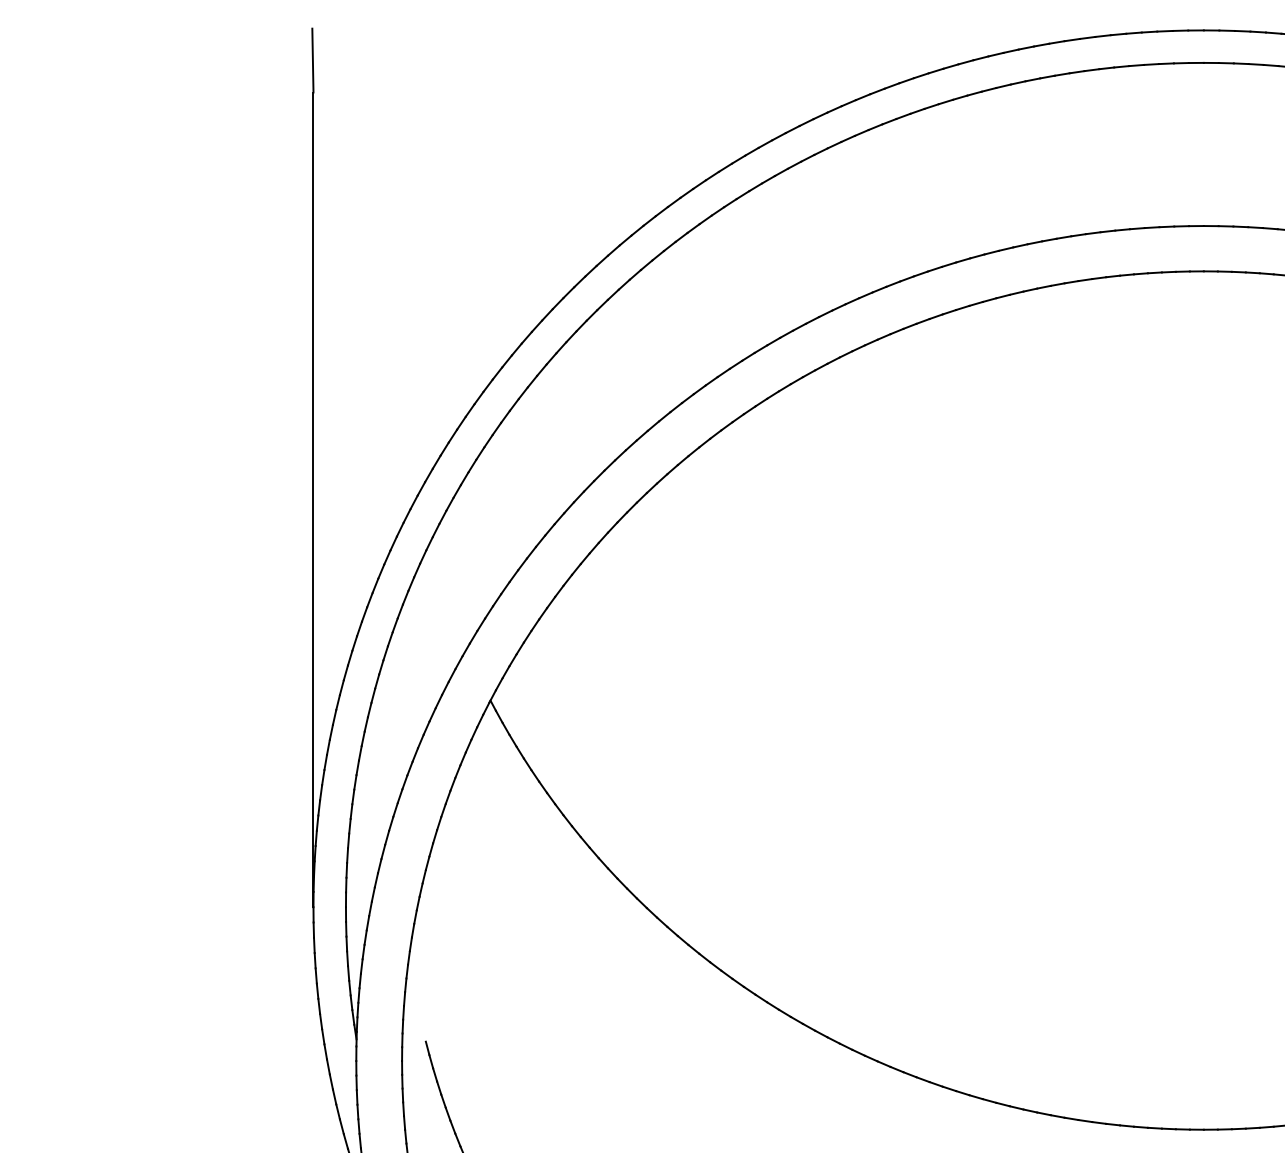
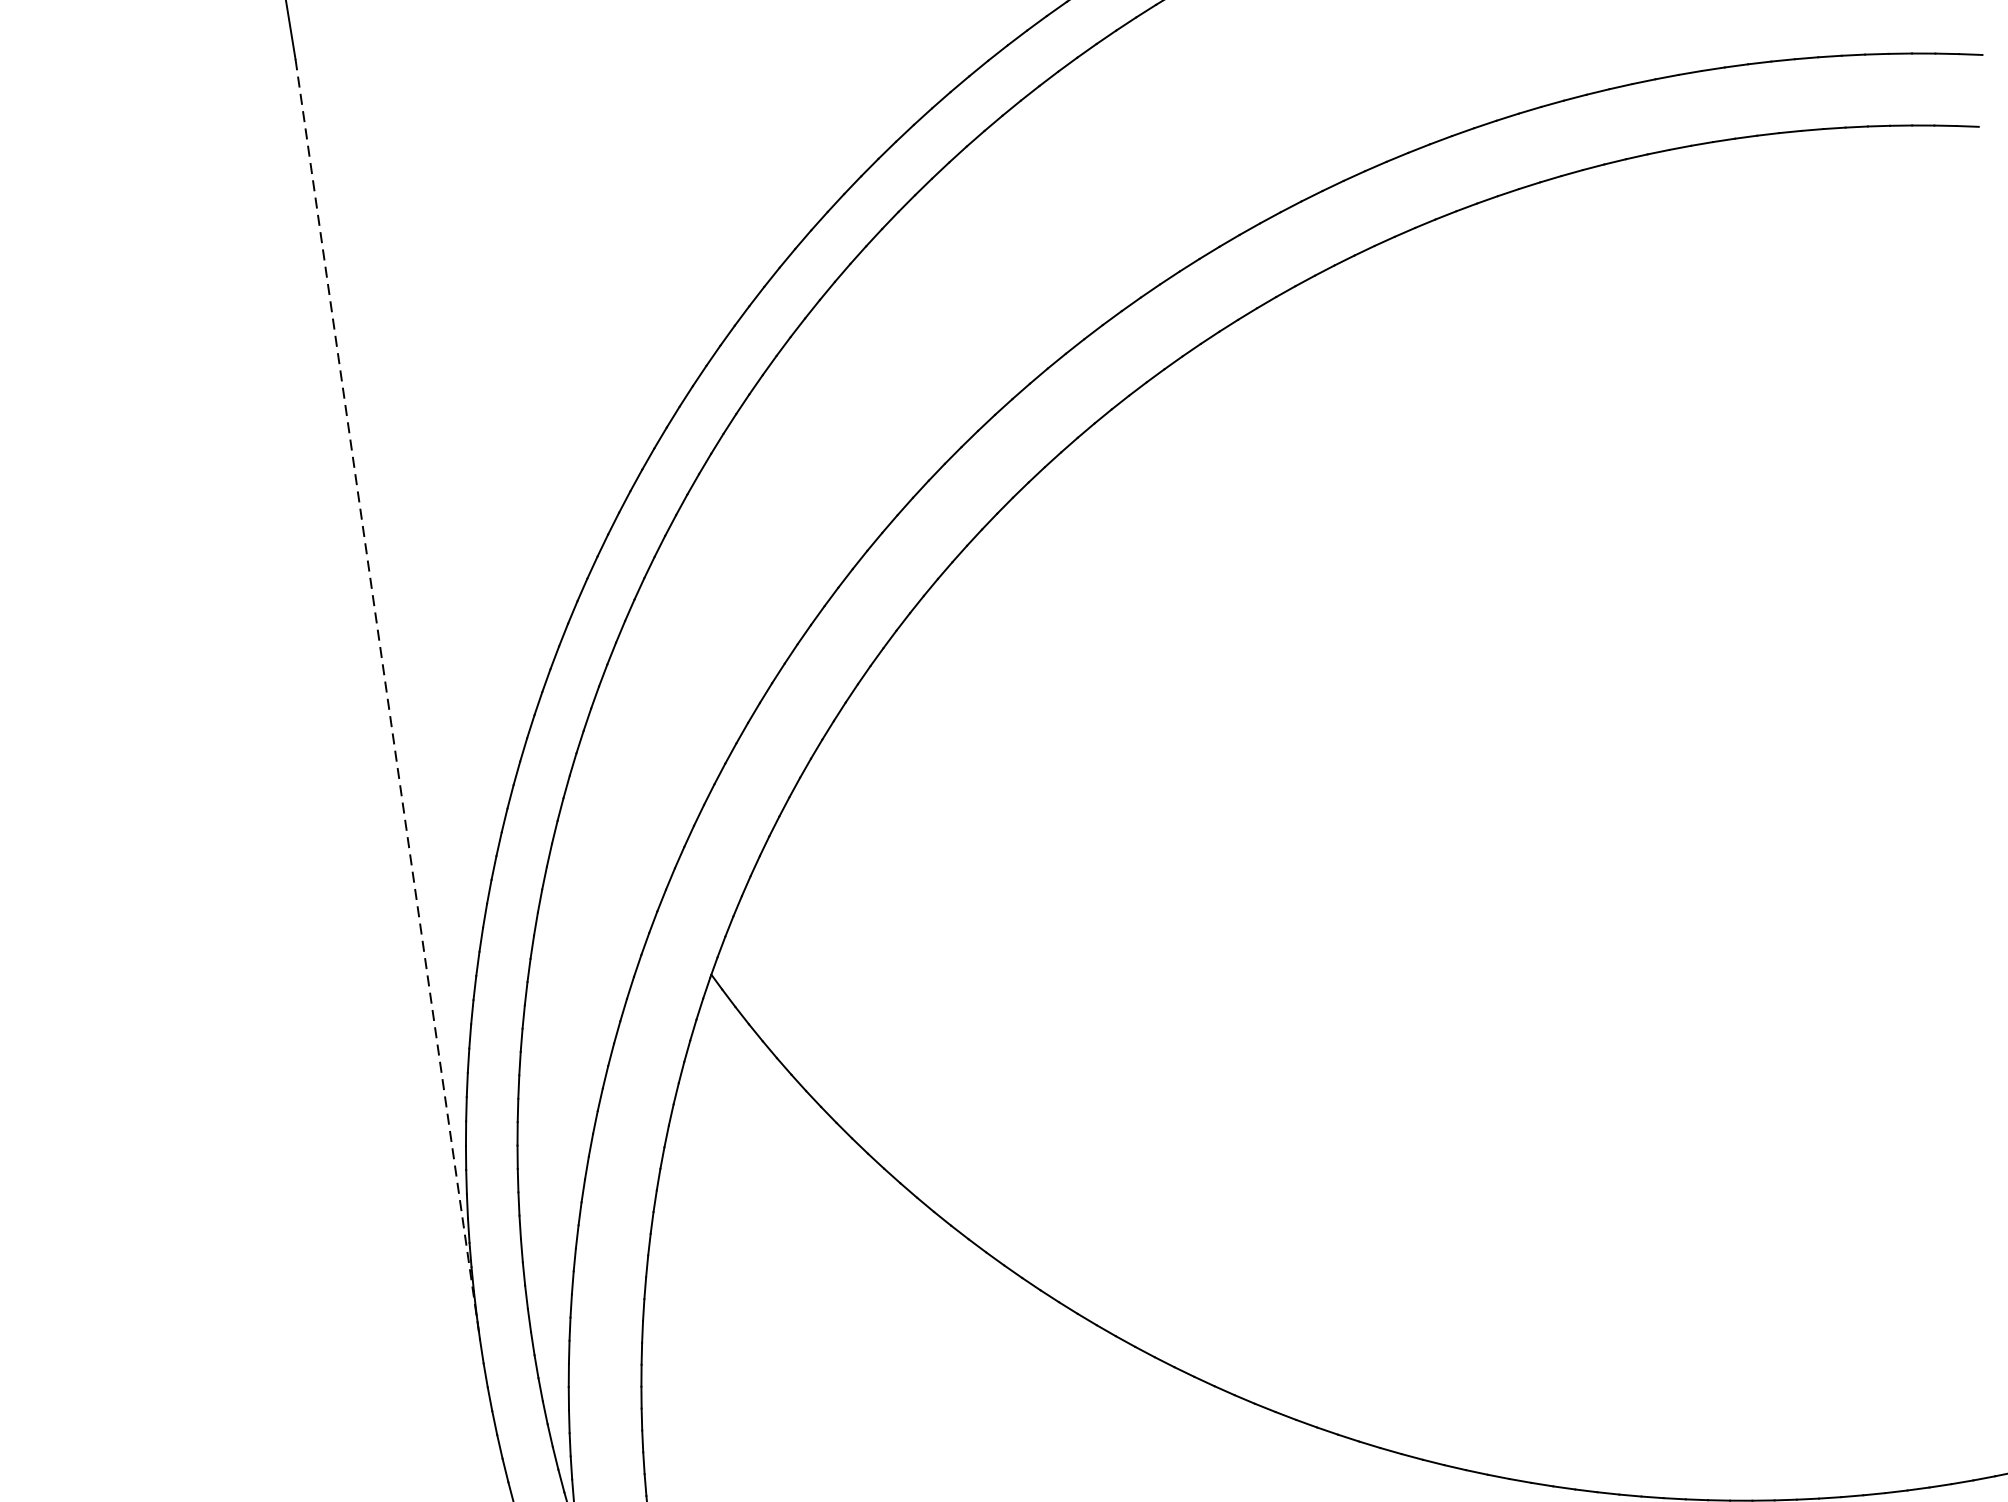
line: (313, 500) -> (387, 700), solid -> dashed

